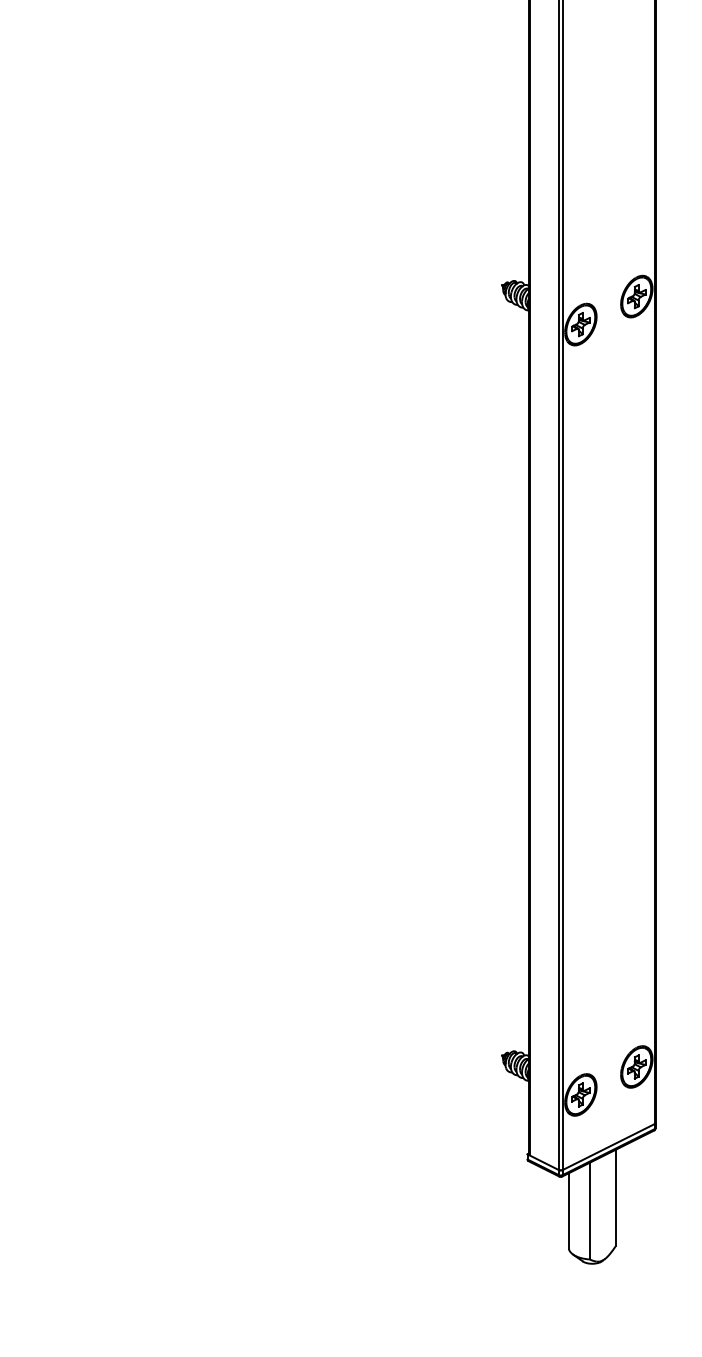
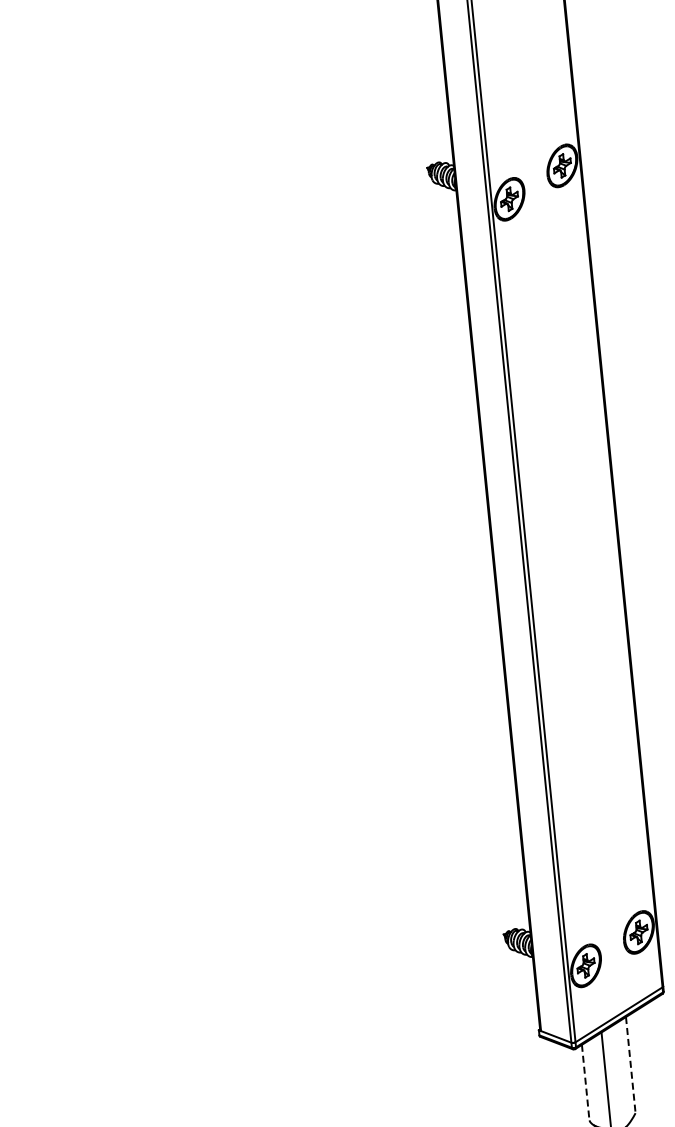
line: (615, 1198) -> (630, 1065), solid -> dashed
line: (568, 1211) -> (585, 1083), solid -> dashed

